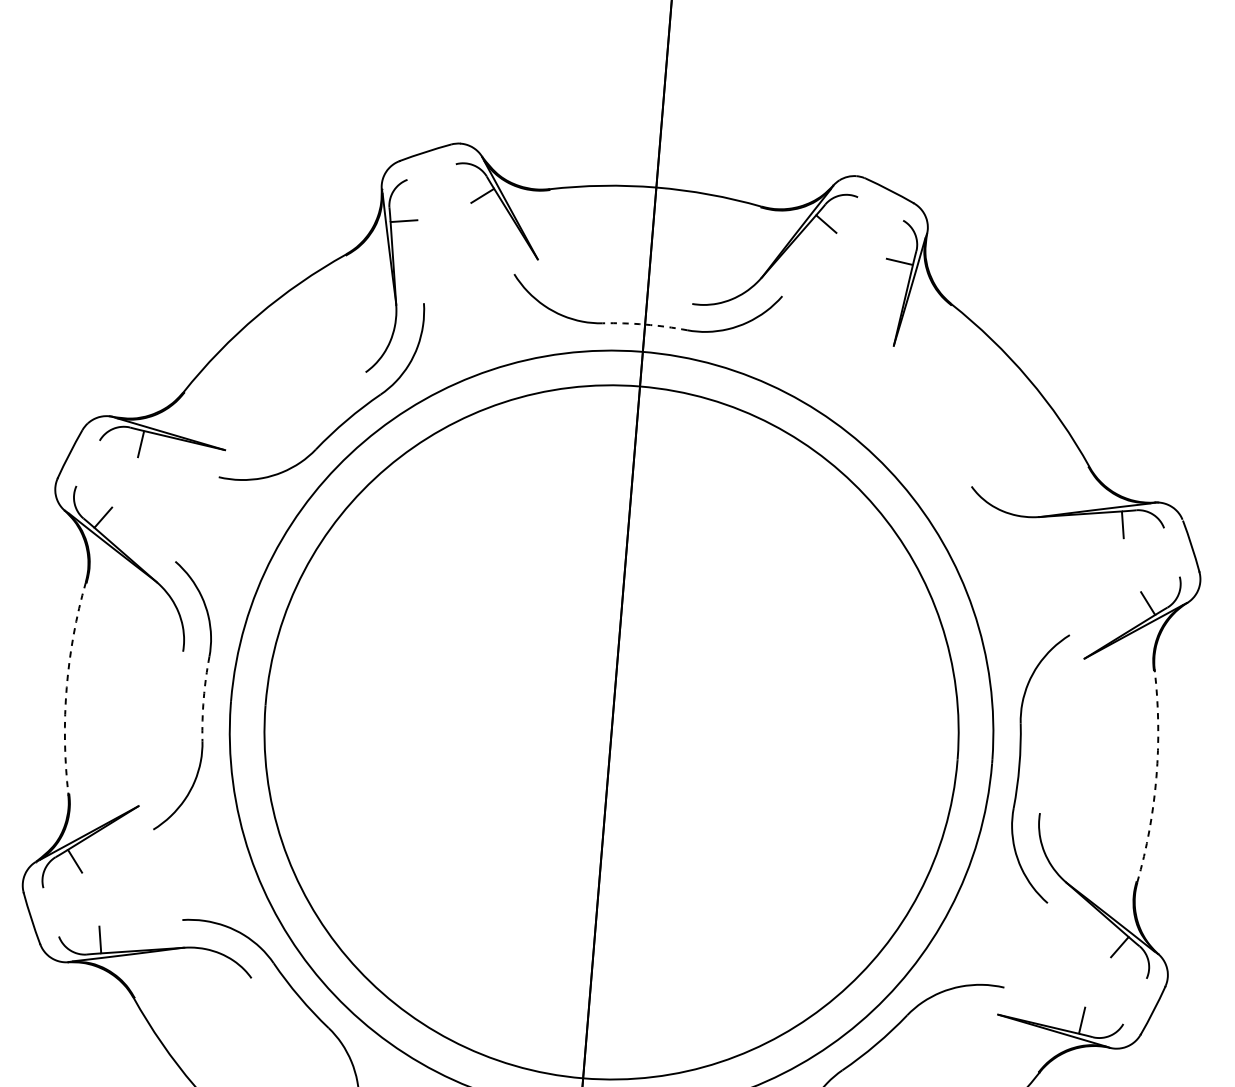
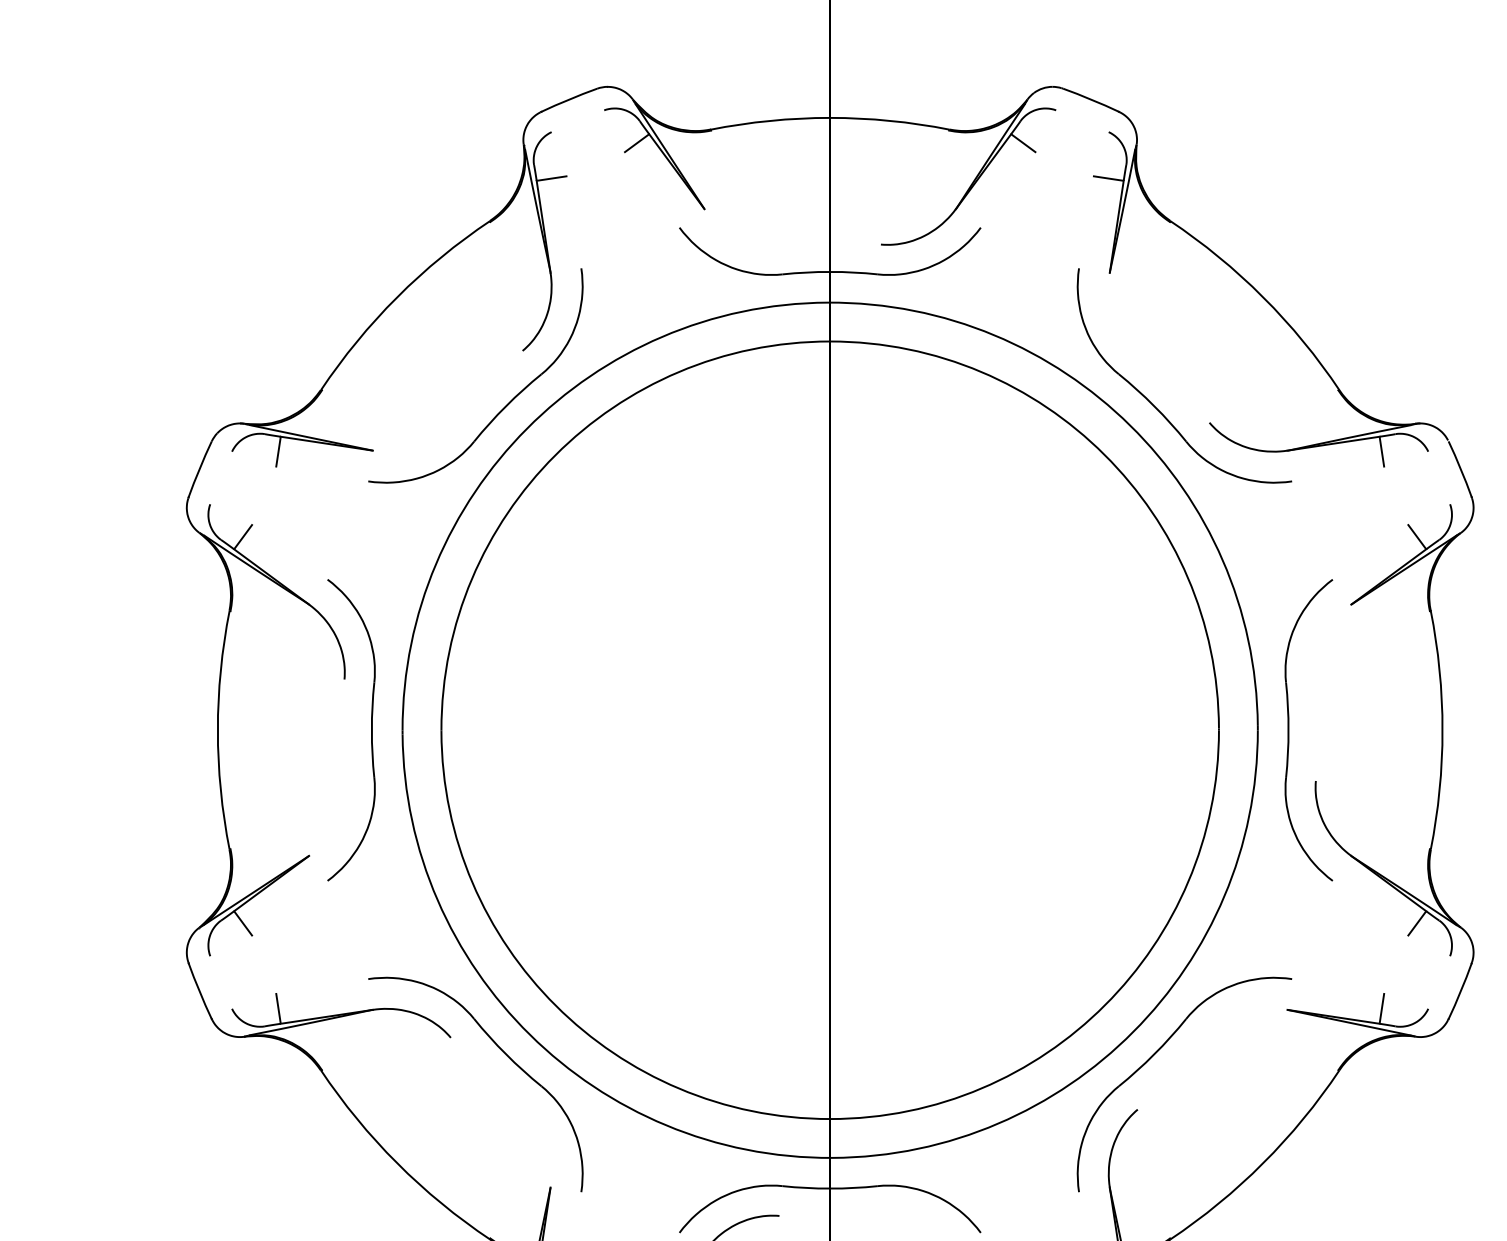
arc: (645, 324) -> (830, 271), dashed -> solid
part: (923, 467) -> (1154, 405), added
arc: (66, 687) -> (217, 730), dashed -> solid
arc: (203, 699) -> (371, 730), dashed -> solid
arc: (1156, 777) -> (1442, 730), dashed -> solid

